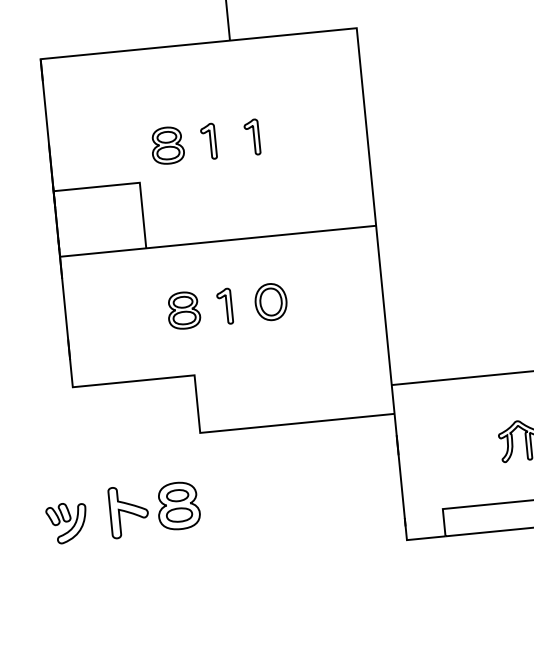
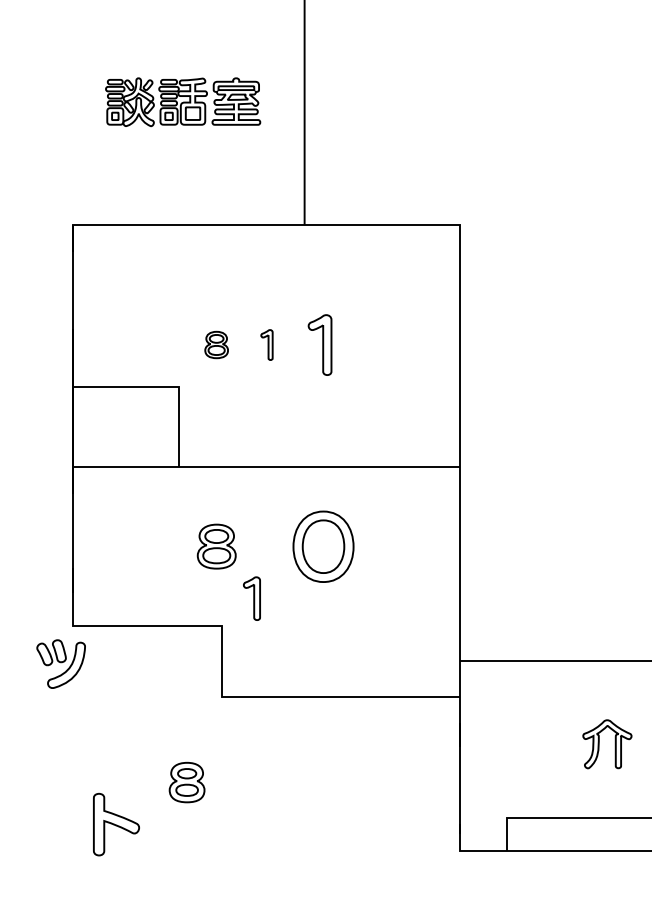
part: (252, 136) -> (320, 344), size x1.4
part: (208, 141) -> (266, 344), size x0.7
part: (167, 145) -> (216, 344), size x0.6
part: (270, 302) -> (322, 546), size x1.6
part: (224, 306) -> (251, 598), moved
part: (178, 505) -> (186, 782), size x0.7
part: (129, 511) -> (116, 824), moved
part: (66, 522) -> (60, 663), moved

